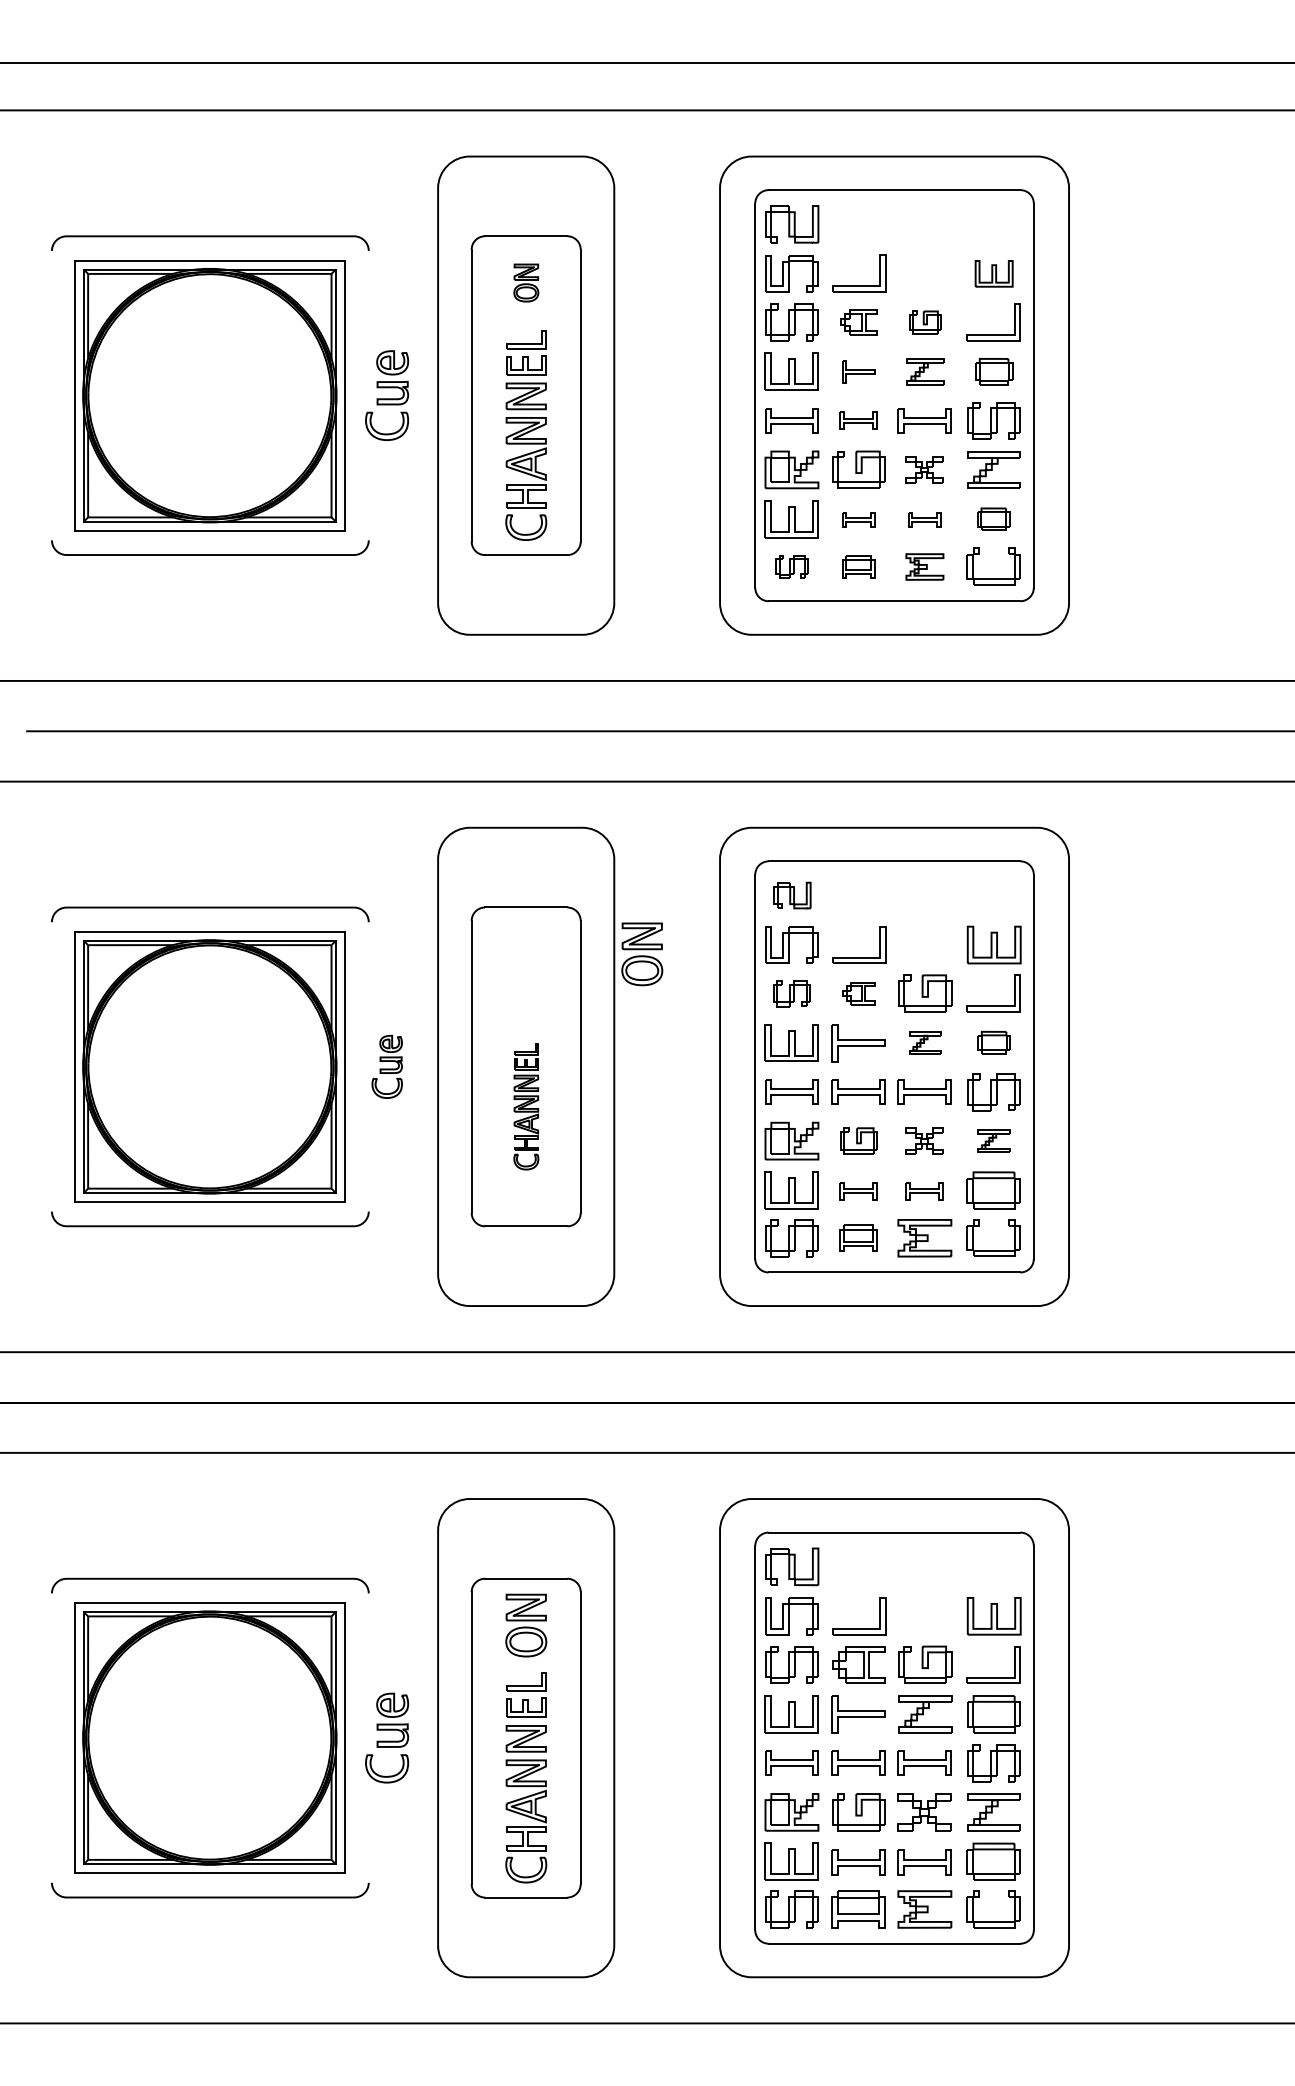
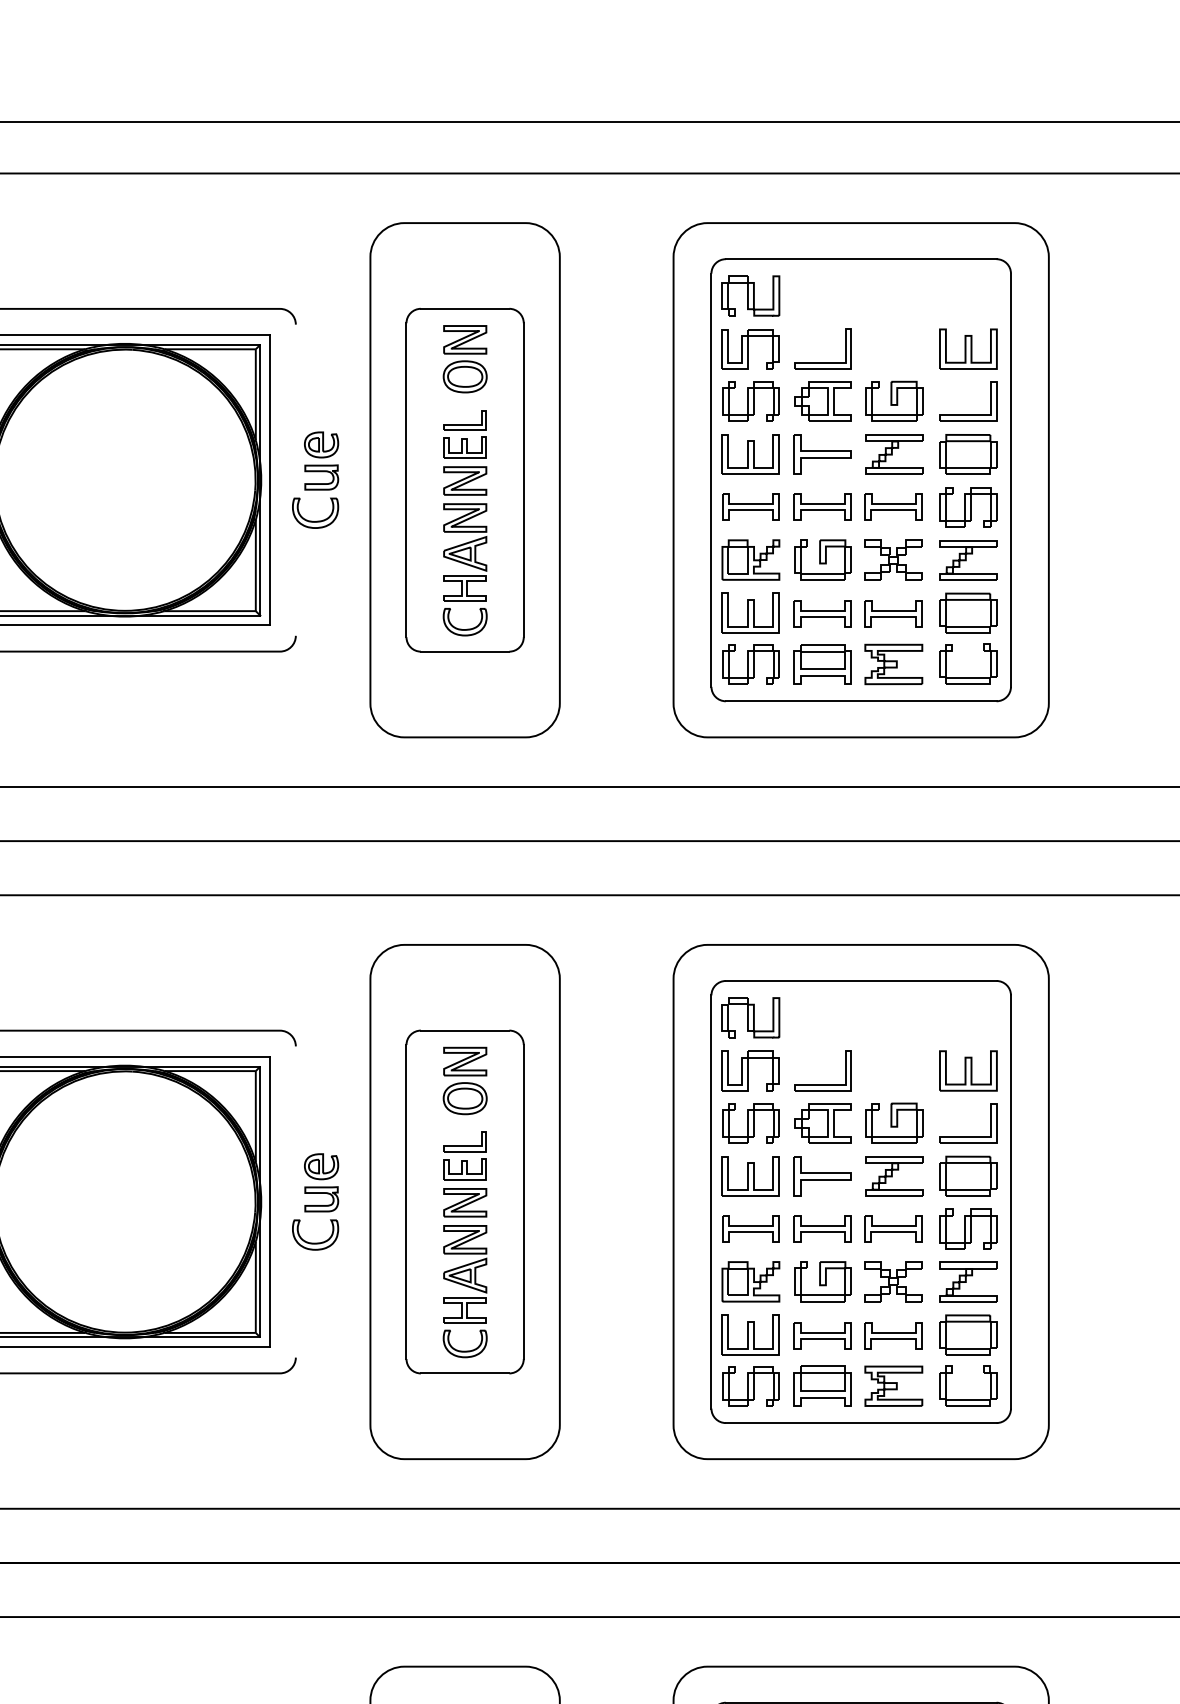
part: (993, 273) -> (967, 348), size x1.43
part: (526, 282) -> (465, 358), size x1.67
part: (858, 322) -> (822, 401), size x1.43
part: (925, 322) -> (894, 401), size x1.67
part: (858, 371) -> (822, 454), size x1.67
part: (925, 371) -> (894, 454), size x1.43
part: (993, 371) -> (967, 454), size x1.43
part: (858, 420) -> (822, 506), size x1.43
part: (924, 469) -> (893, 559), size x1.43
part: (858, 519) -> (822, 613), size x1.67
part: (924, 519) -> (893, 613), size x1.67
part: (993, 519) -> (967, 613), size x1.67
part: (791, 566) -> (750, 663), size x1.67
part: (858, 566) -> (822, 663), size x1.67
part: (924, 566) -> (893, 663), size x1.43
part: (792, 895) -> (751, 1017), size x1.43
part: (642, 954) -> (465, 1081), moved
part: (791, 993) -> (750, 1123), size x1.43
part: (858, 993) -> (822, 1123), size x1.67
part: (925, 1042) -> (894, 1175), size x1.67
part: (993, 1042) -> (967, 1175), size x1.67
part: (387, 1066) -> (315, 1201), size x1.43
part: (526, 1106) -> (465, 1244), size x1.67
part: (858, 1140) -> (822, 1281), size x1.43
part: (924, 1141) -> (893, 1282), size x1.43
part: (993, 1141) -> (967, 1282), size x1.67
part: (858, 1190) -> (822, 1334), size x1.43
part: (924, 1190) -> (893, 1334), size x1.43
part: (858, 1238) -> (822, 1386), size x1.43

